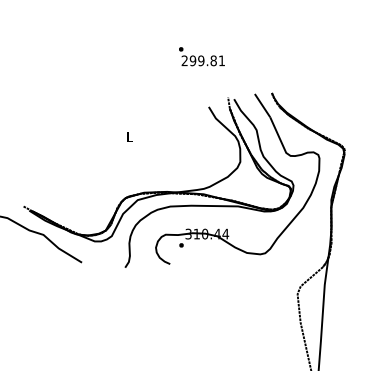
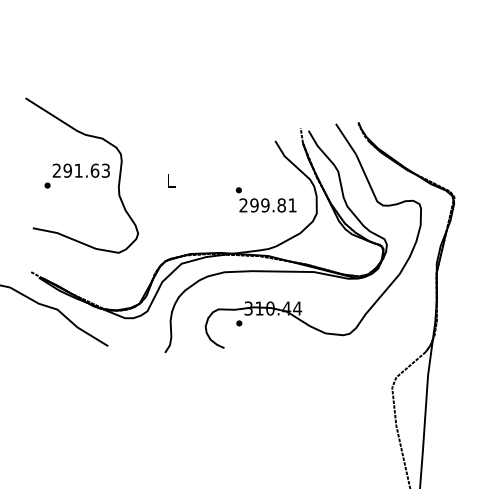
text: (201, 56) -> (265, 199), moved
part: (62, 133) -> (82, 175), added

